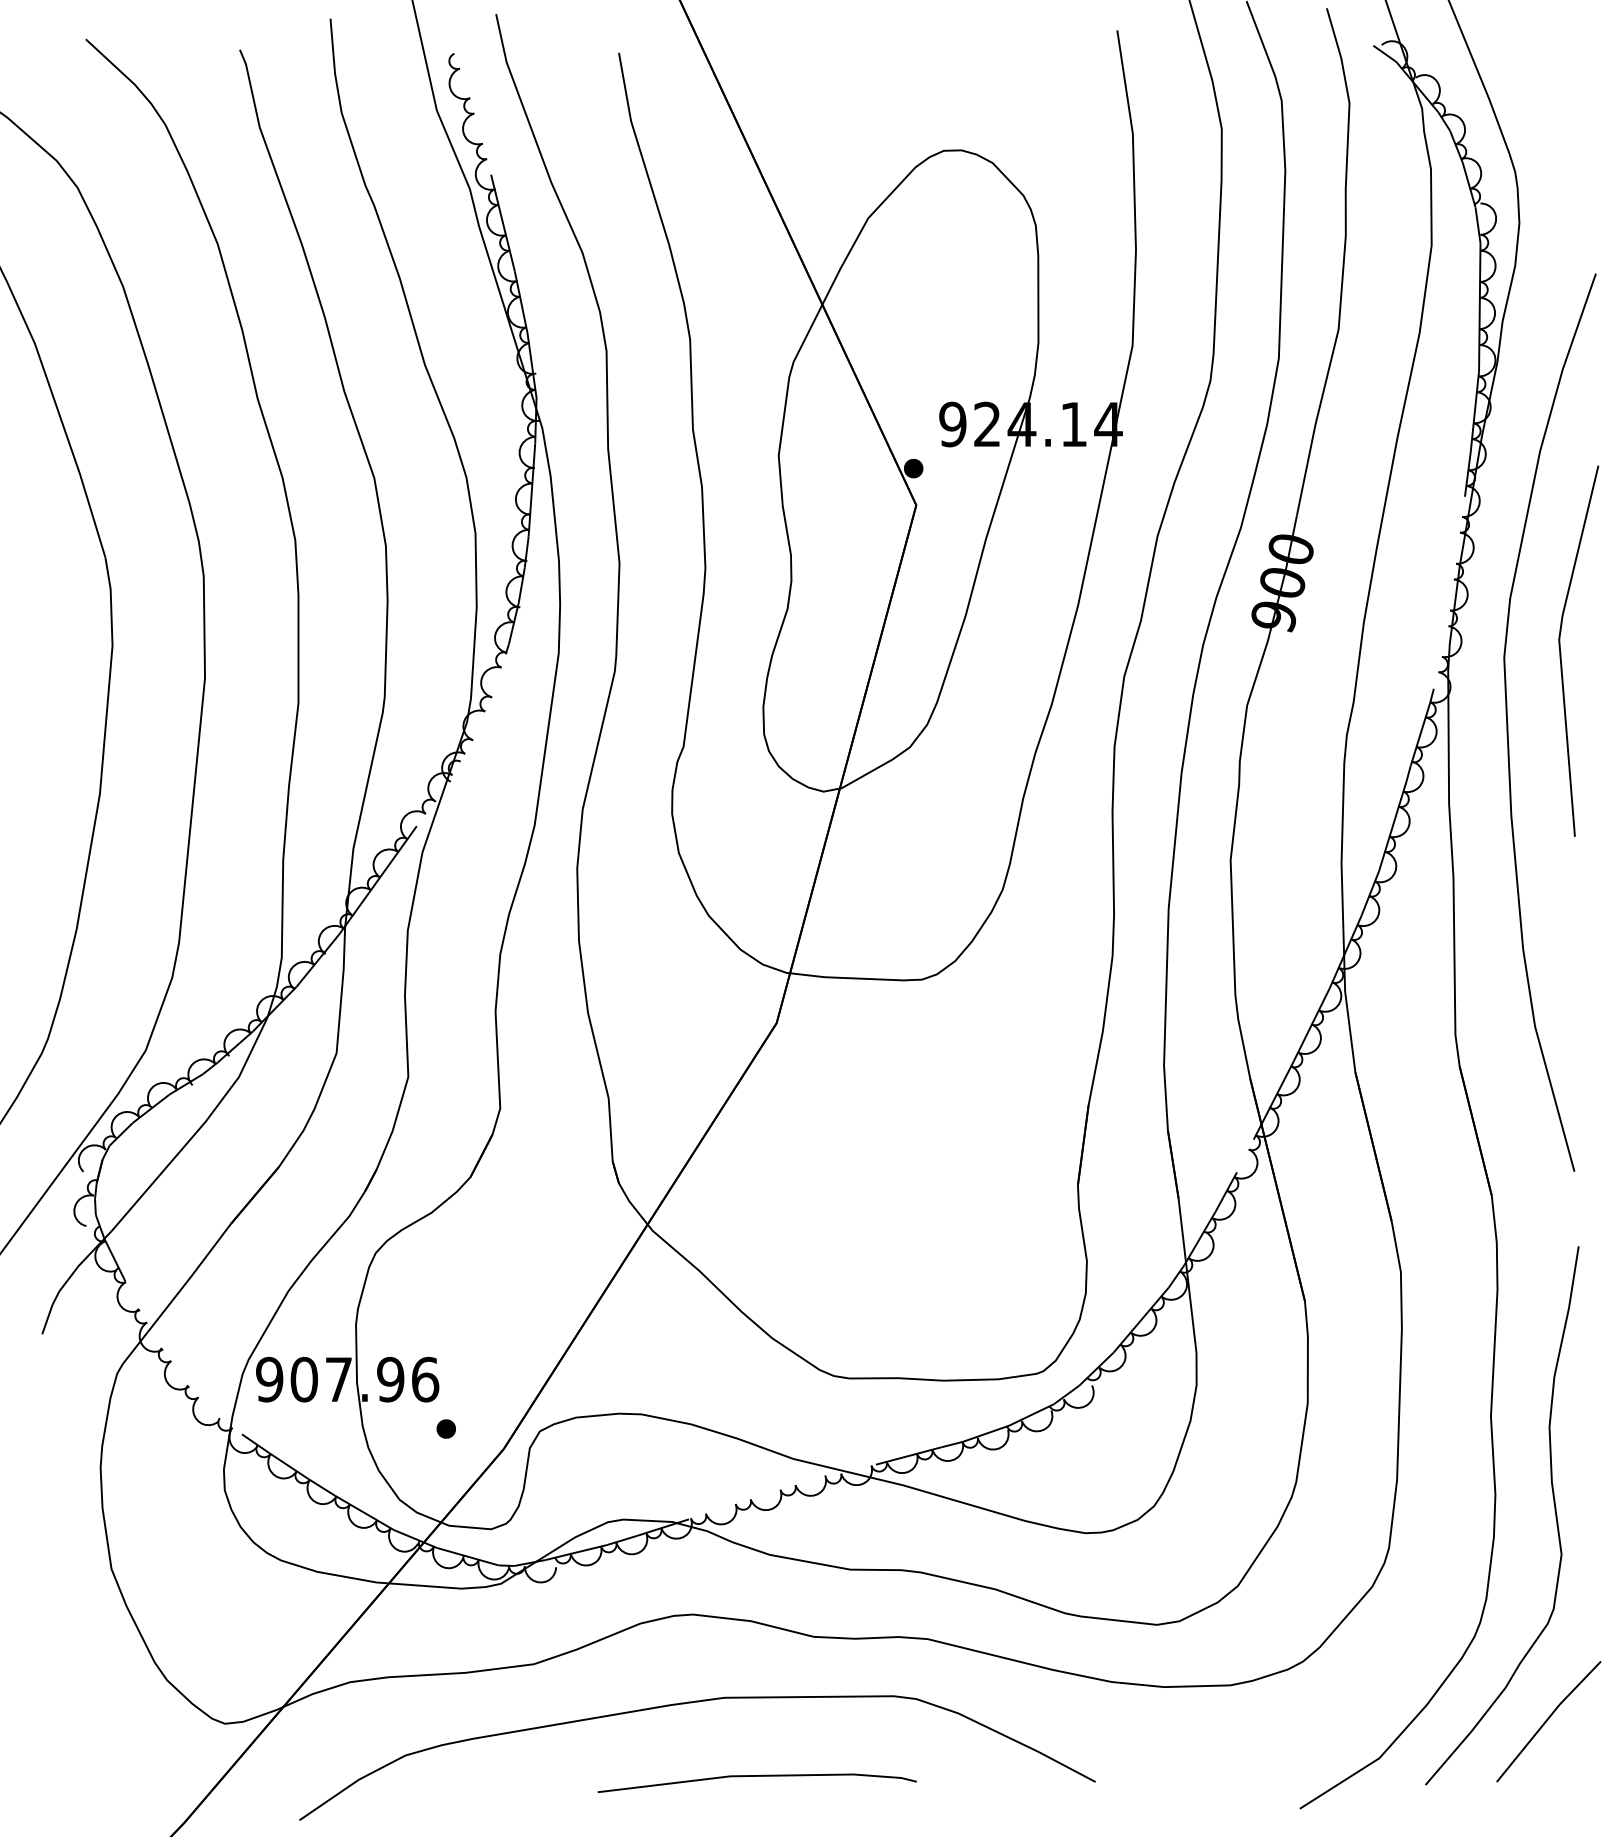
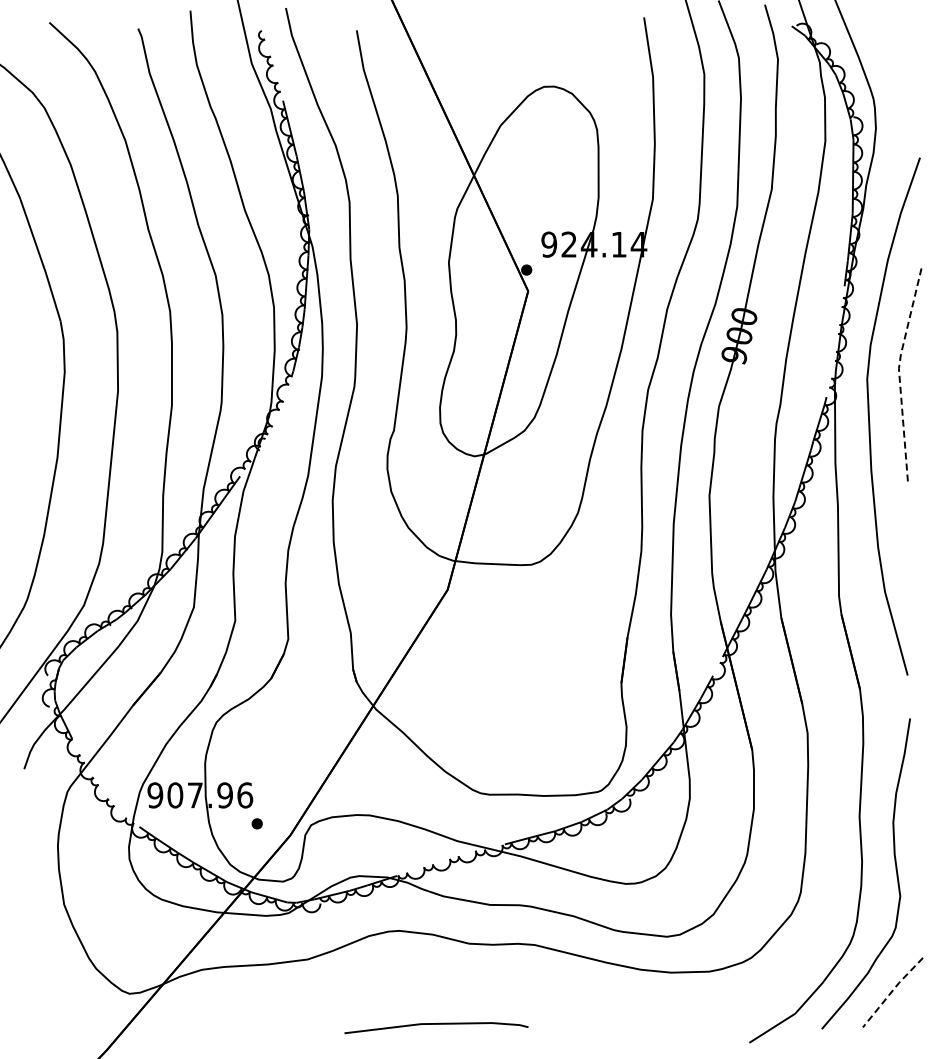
line: (1560, 647) -> (899, 373), solid -> dashed
curve: (694, 1704) -> (400, 982), removed
line: (1548, 1719) -> (892, 991), solid -> dashed

